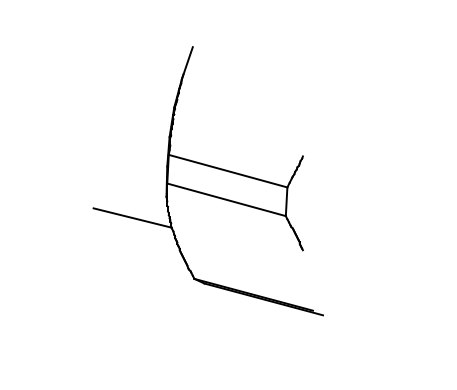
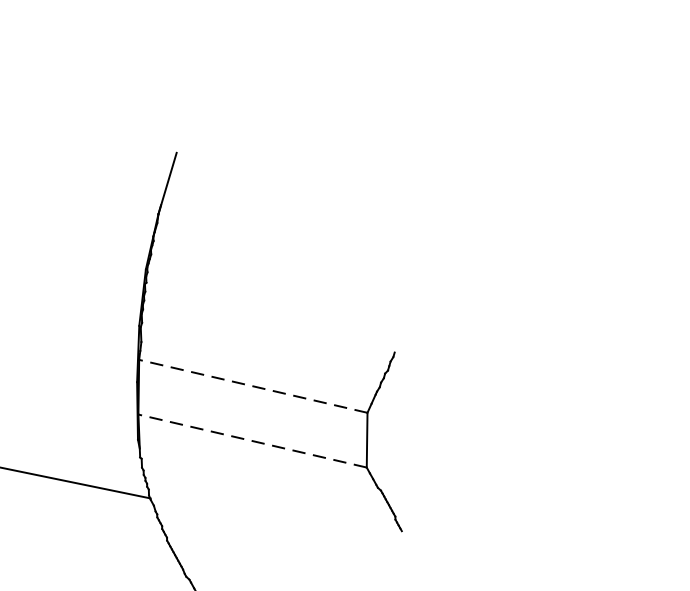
line: (227, 171) -> (252, 387), solid -> dashed
line: (226, 199) -> (252, 440), solid -> dashed

